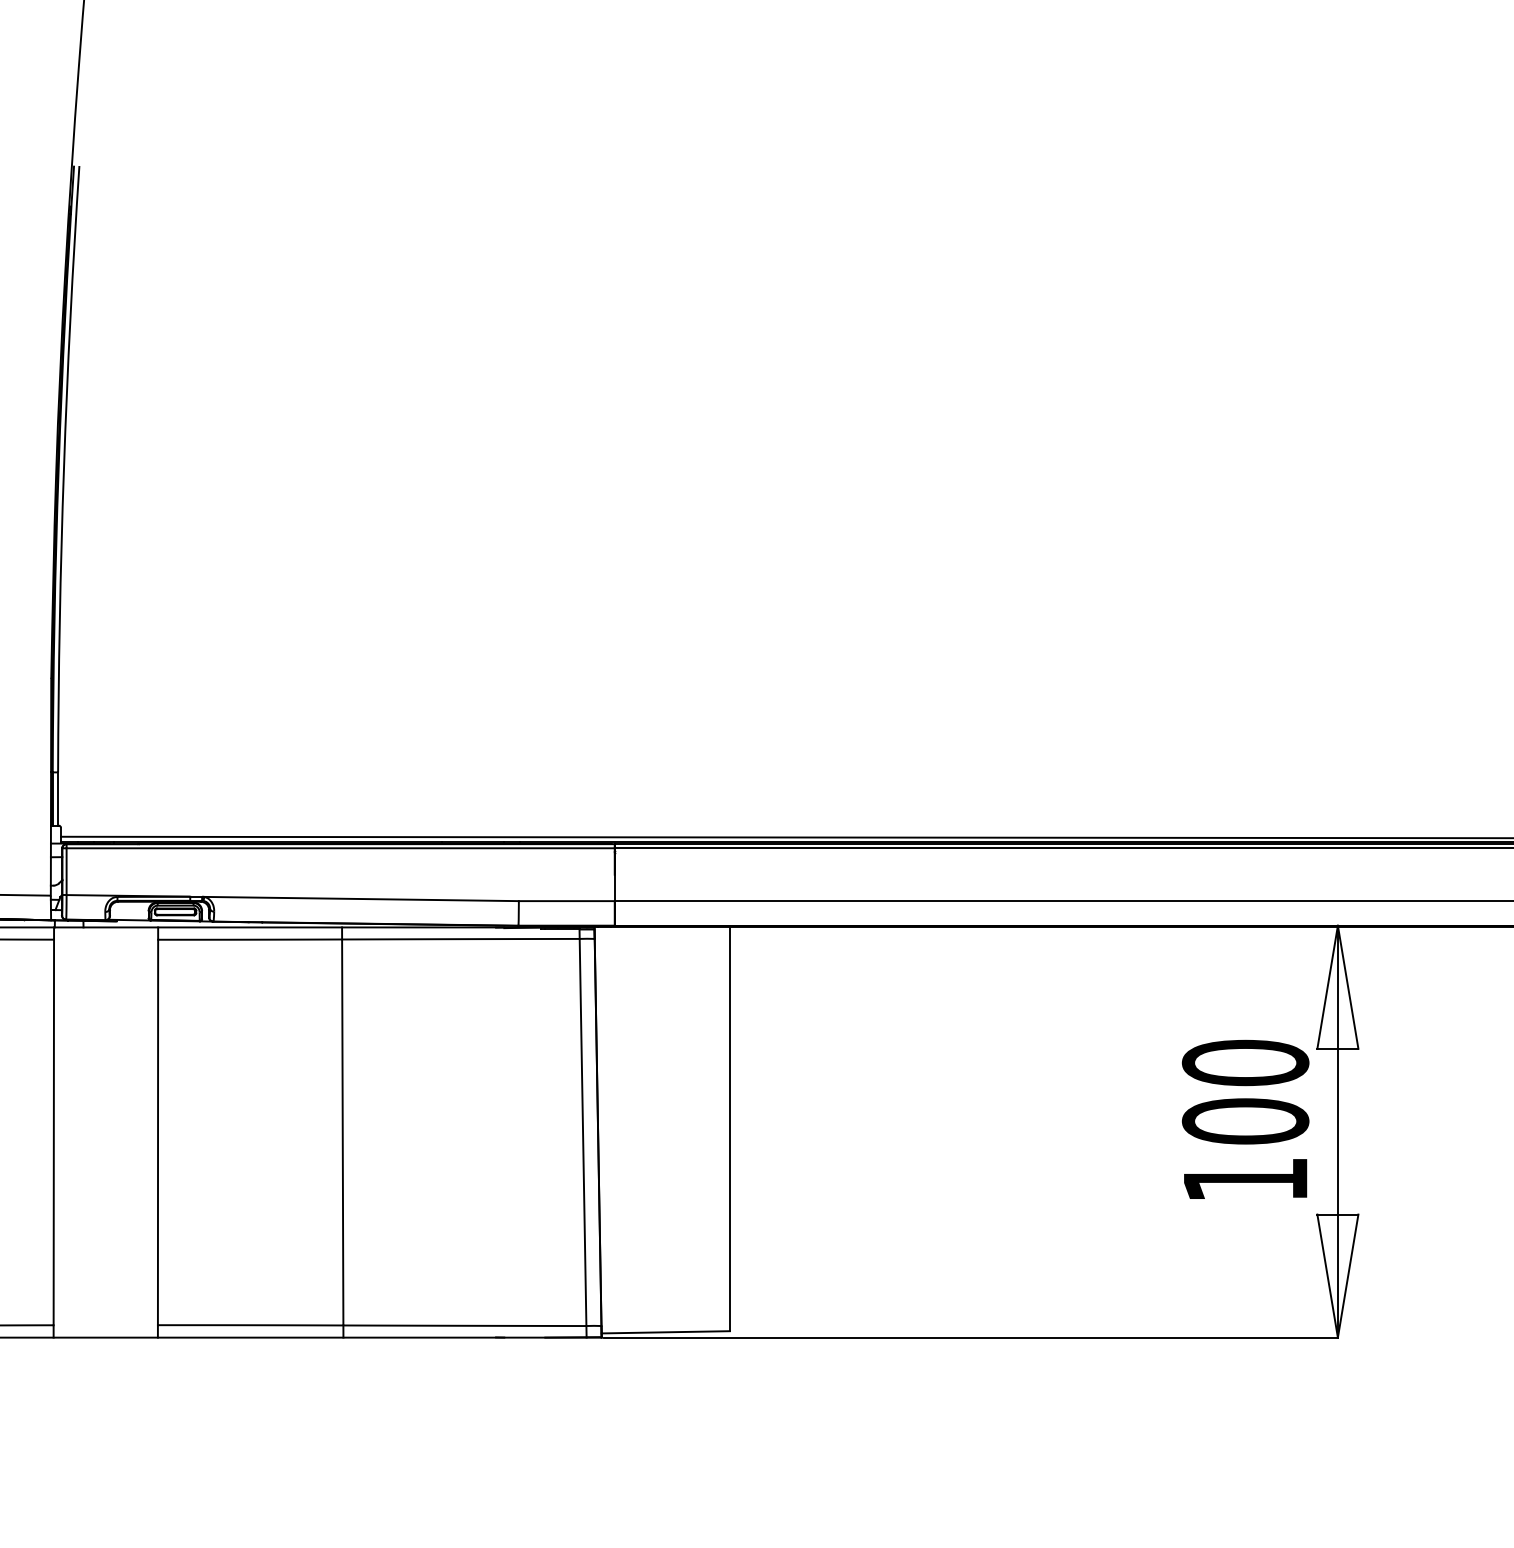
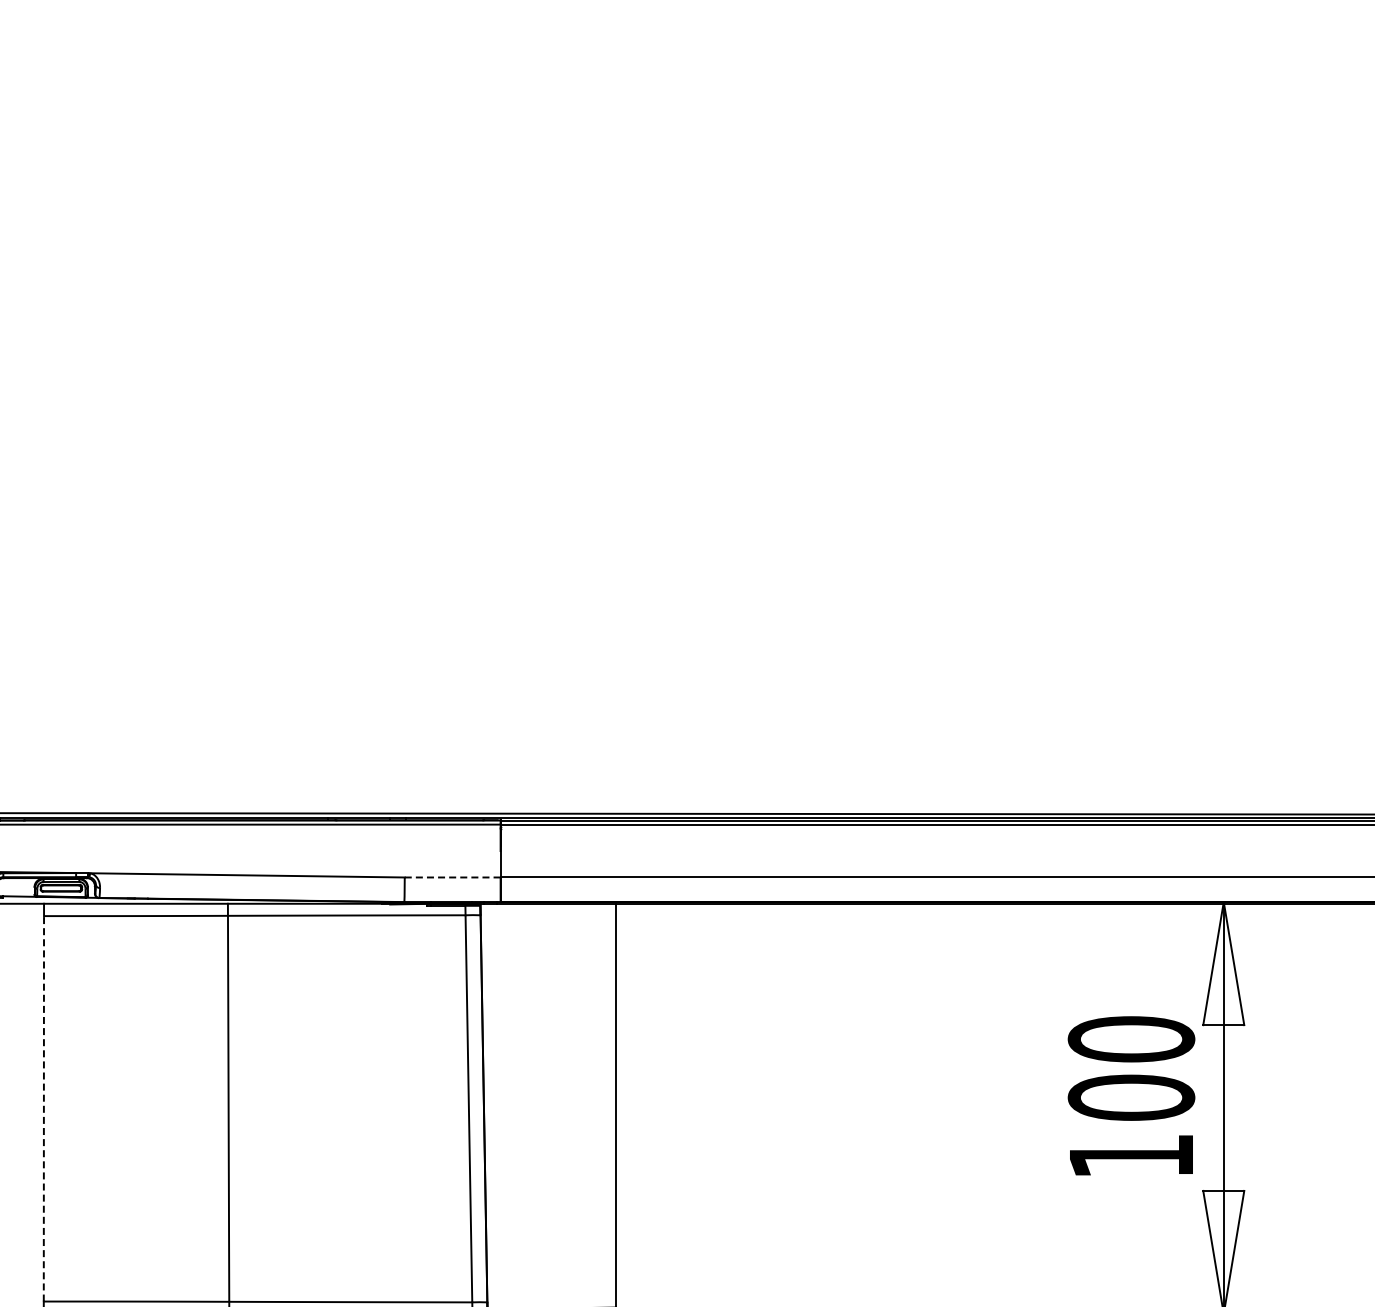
line: (566, 901) -> (452, 877), solid -> dashed
line: (158, 1132) -> (44, 1108), solid -> dashed

